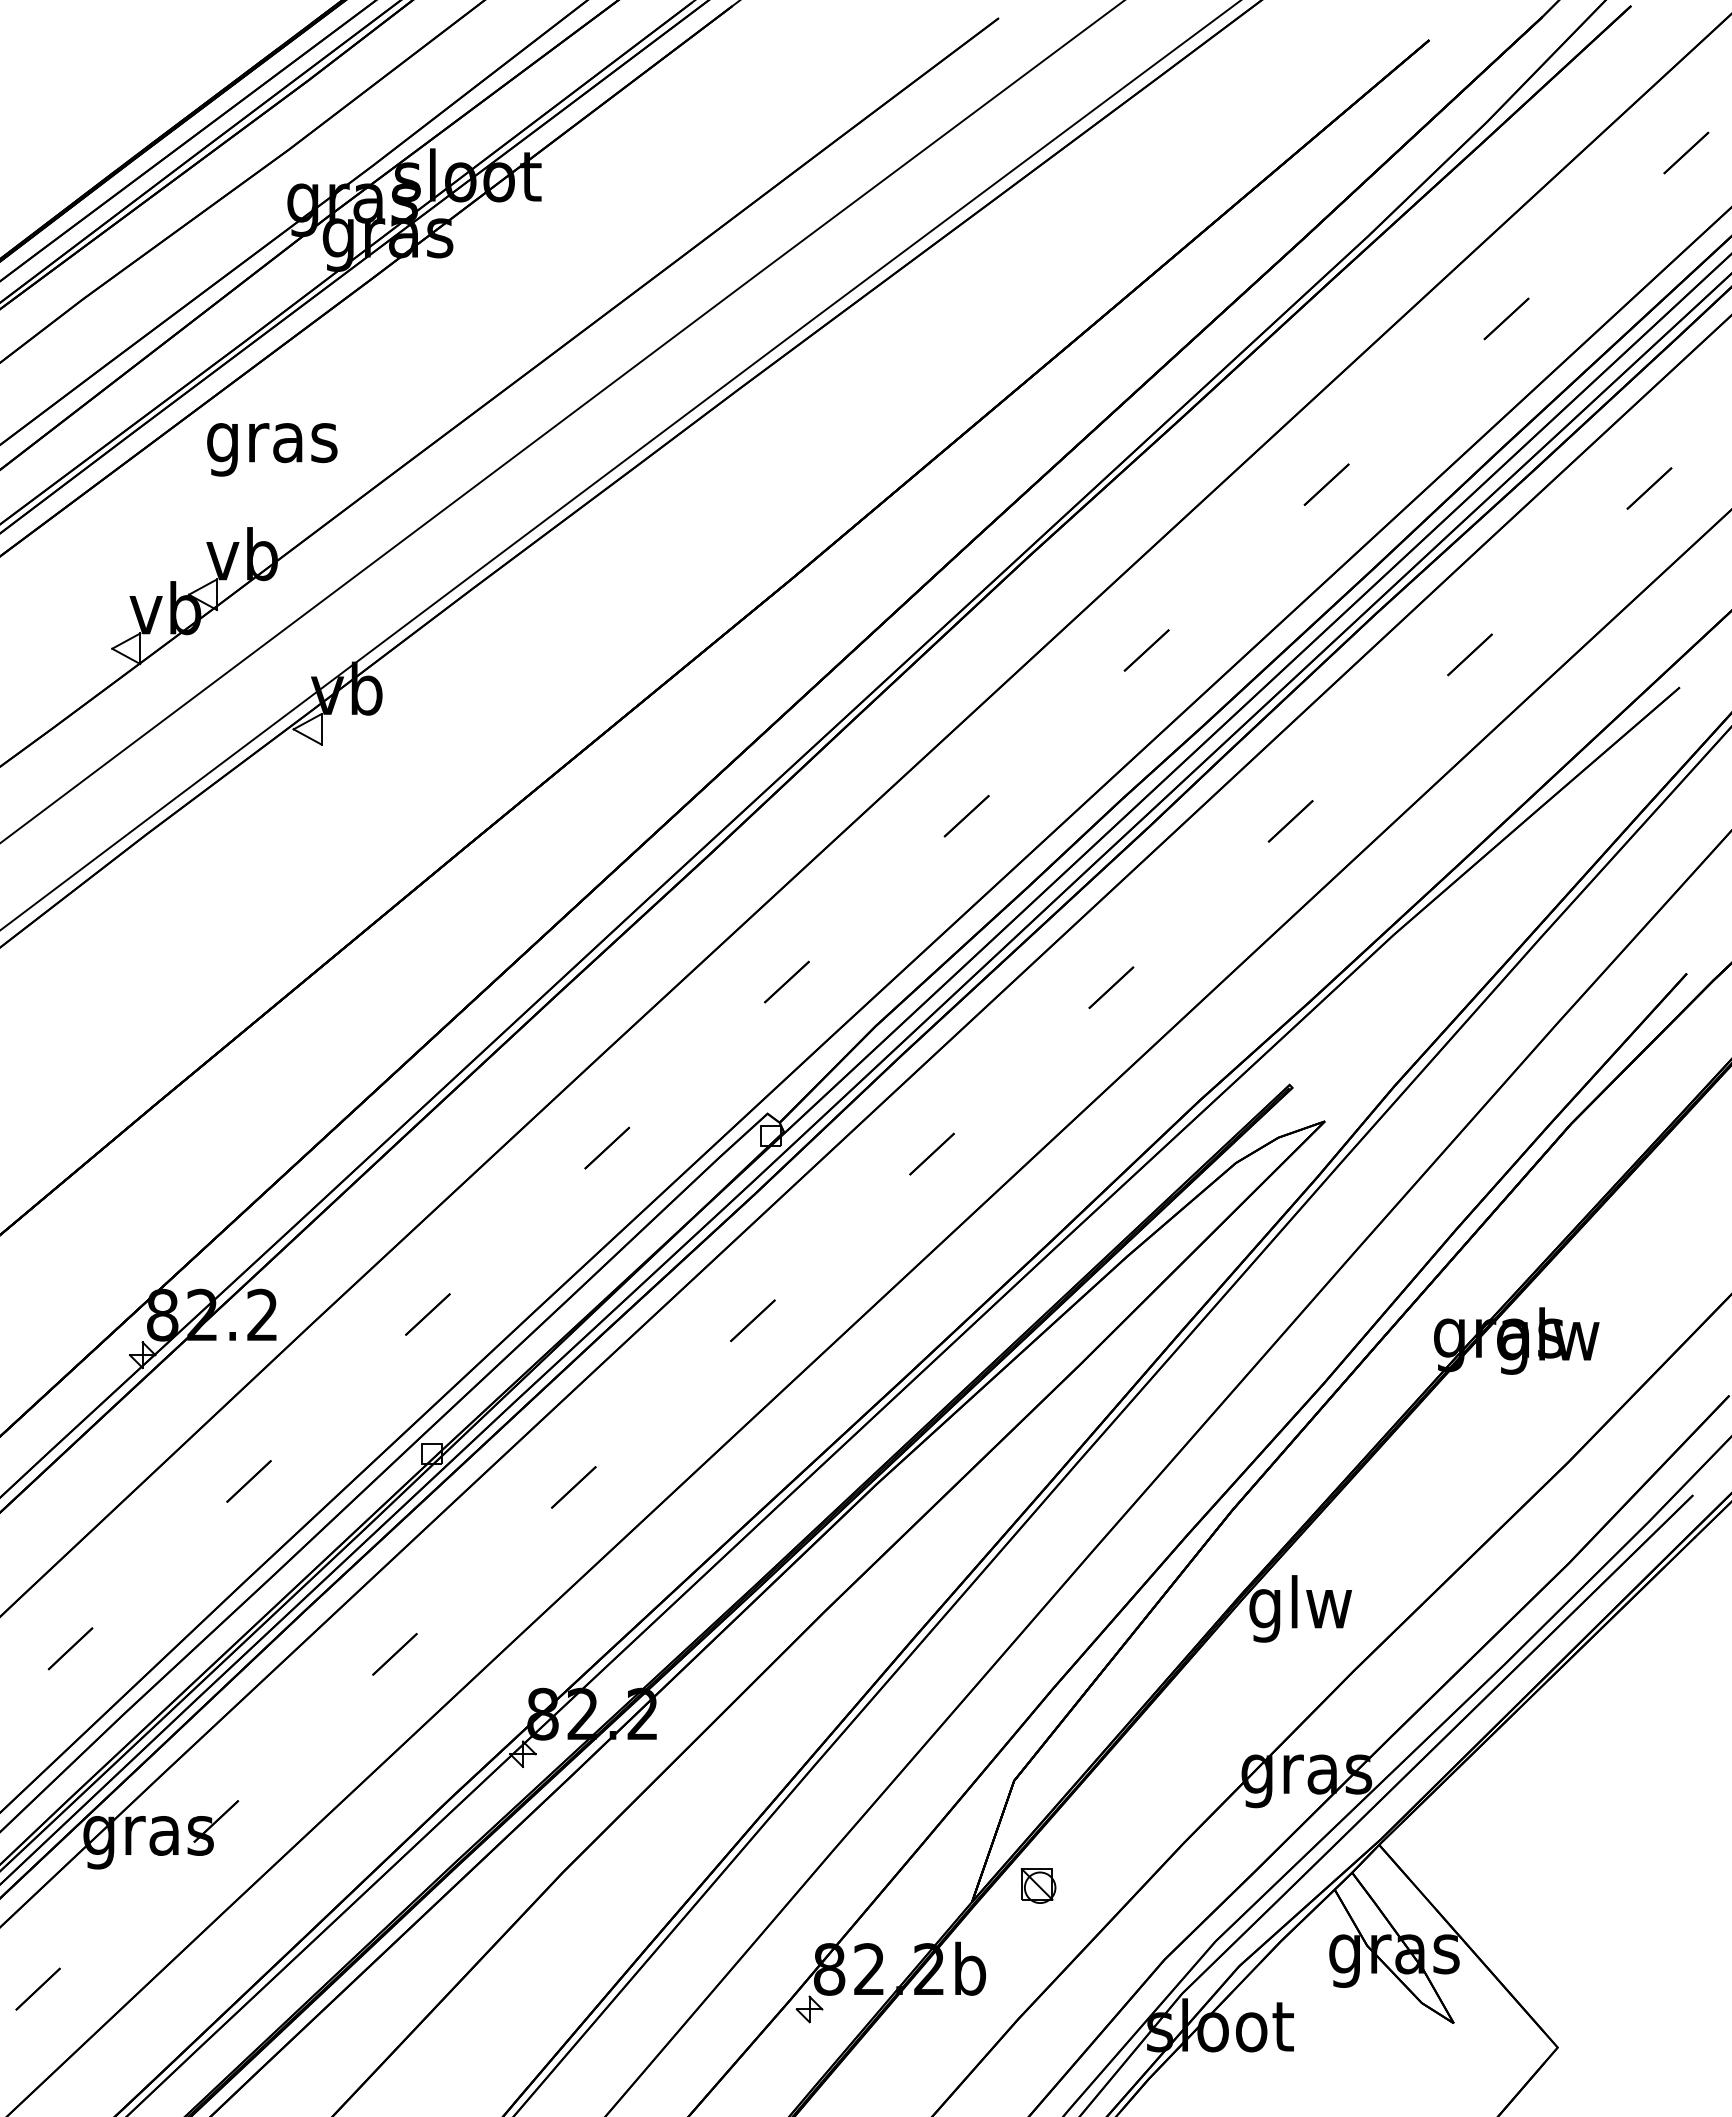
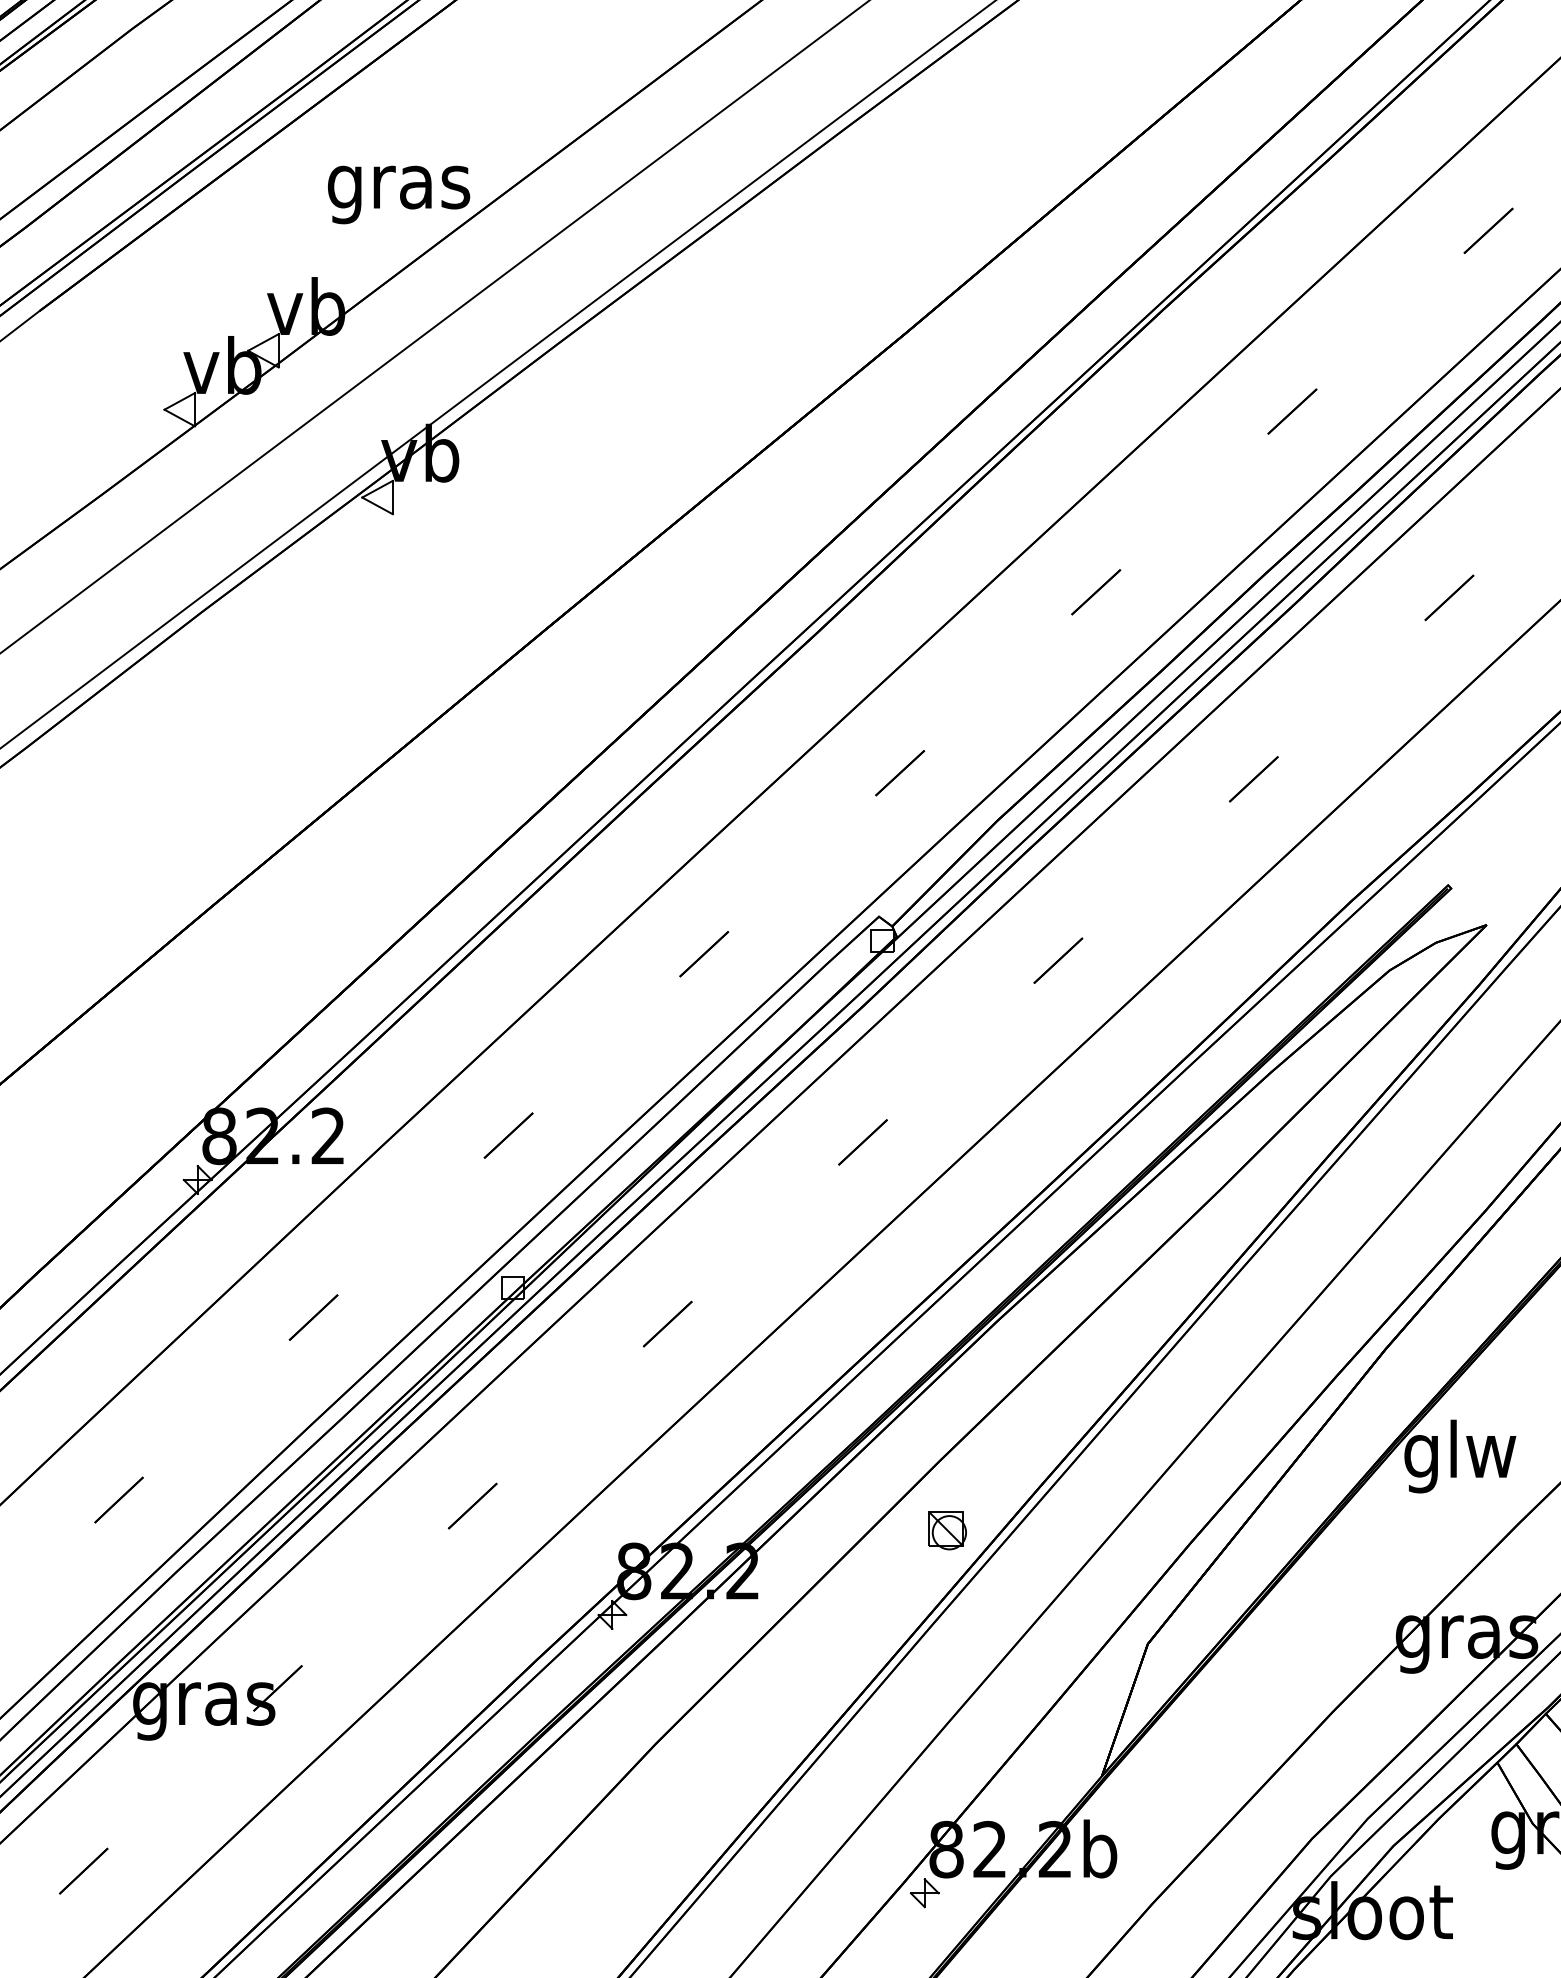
text: (272, 449) -> (399, 194), moved
part: (1038, 1885) -> (947, 1530), moved

